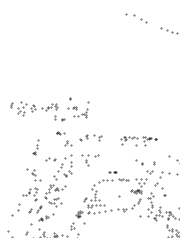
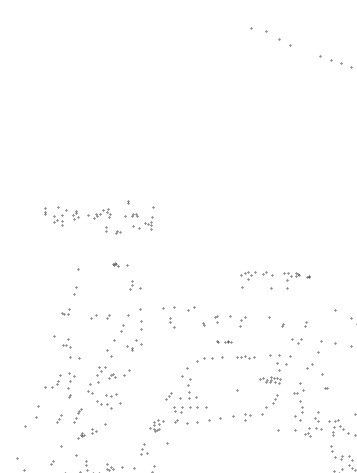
part: (50, 109) -> (100, 217), size x0.71
part: (90, 137) -> (223, 320), moved
part: (35, 146) -> (70, 291), size x1.67

